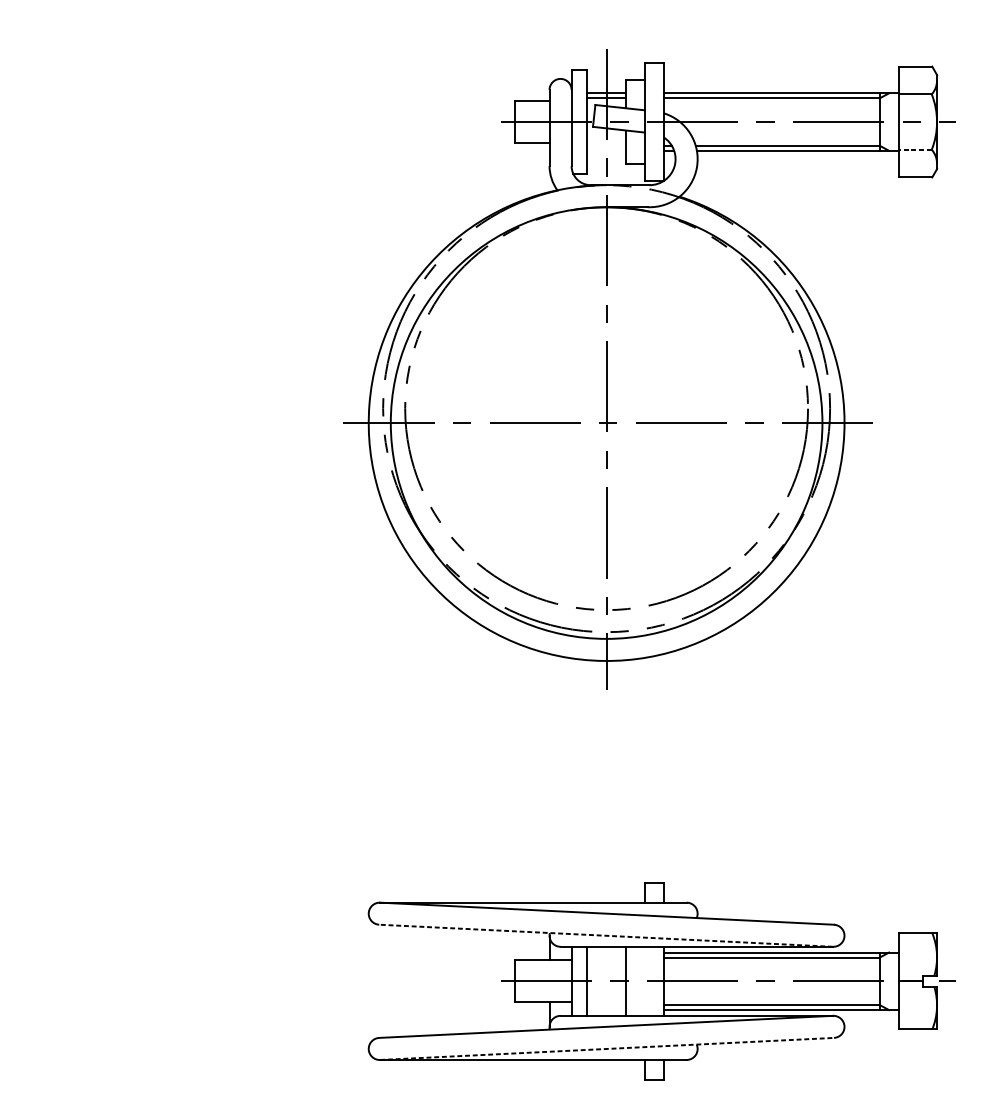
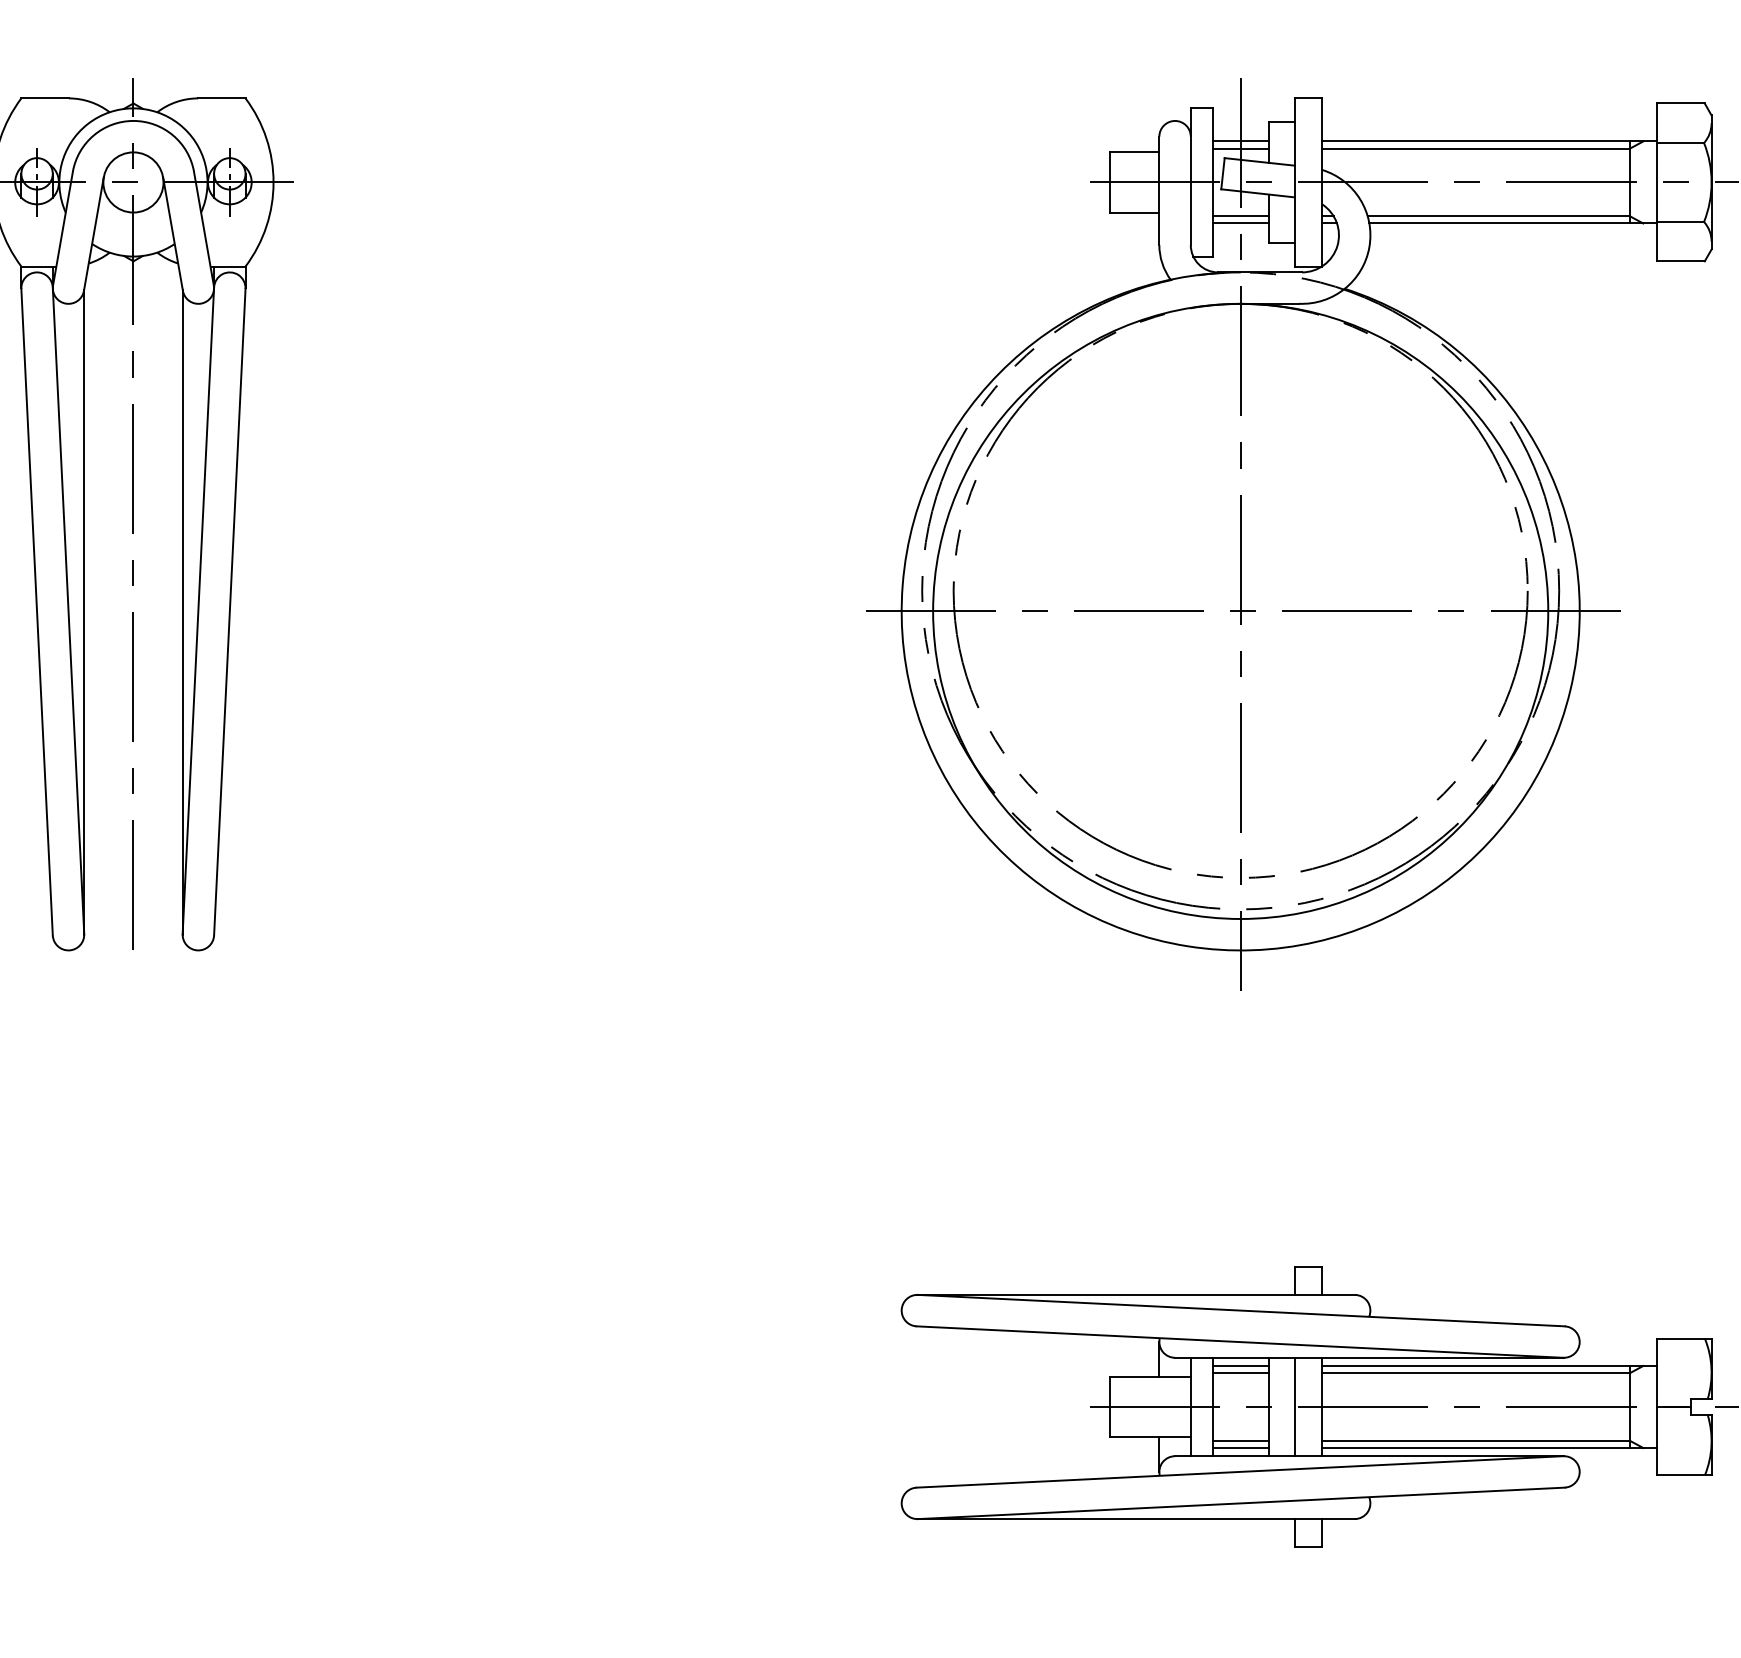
line: (606, 145) -> (1240, 216), added
line: (915, 149) -> (1680, 221), dashed -> solid
line: (606, 150) -> (1240, 223), added
line: (605, 936) -> (1239, 1342), dashed -> solid
line: (606, 952) -> (1240, 1365), added
line: (606, 957) -> (1240, 1373), added
line: (644, 980) -> (1294, 1406), added
line: (606, 1004) -> (1240, 1440), added
line: (606, 1010) -> (1240, 1448), added
line: (607, 1049) -> (1241, 1503), dashed -> solid

